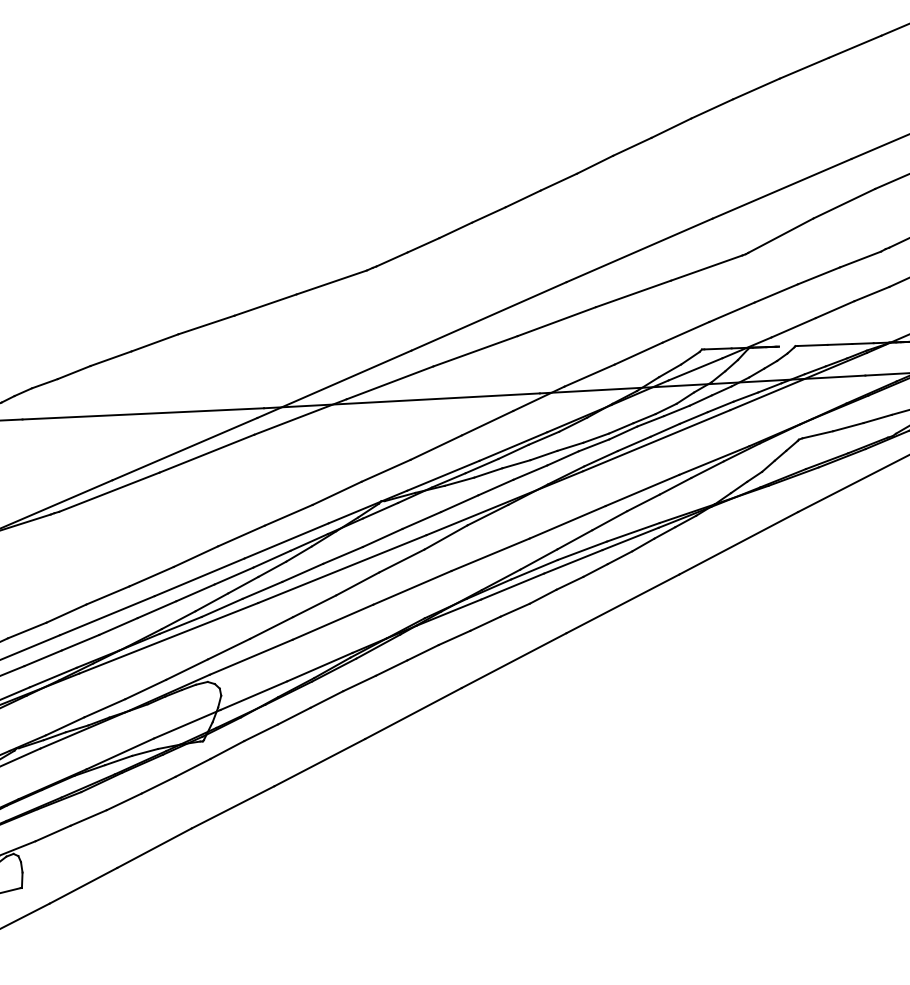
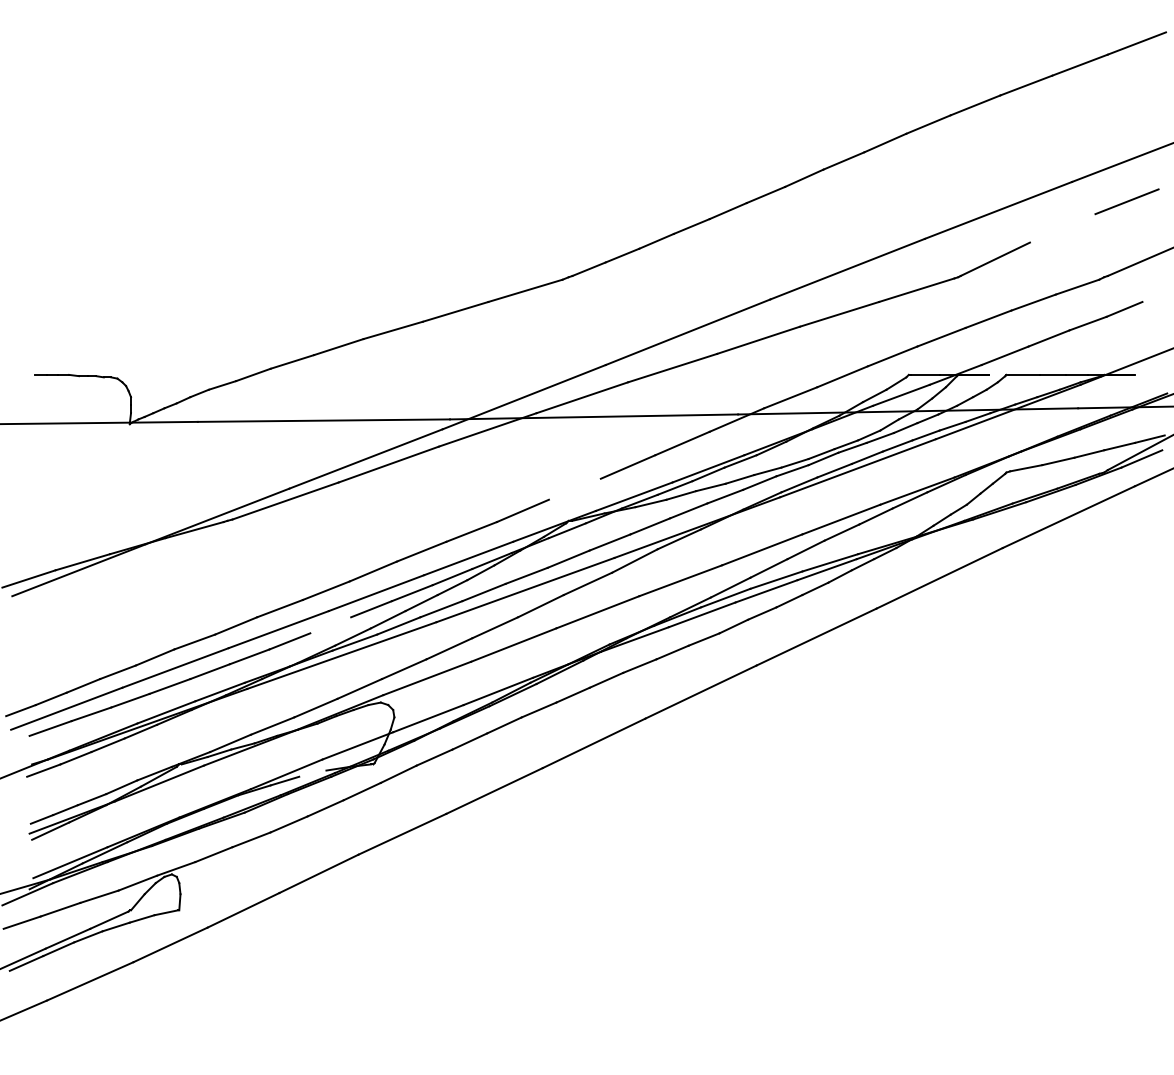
line: (844, 203) -> (1062, 228), removed
line: (385, 470) -> (574, 488), removed
line: (156, 609) -> (330, 625), removed
line: (144, 752) -> (312, 773), removed

